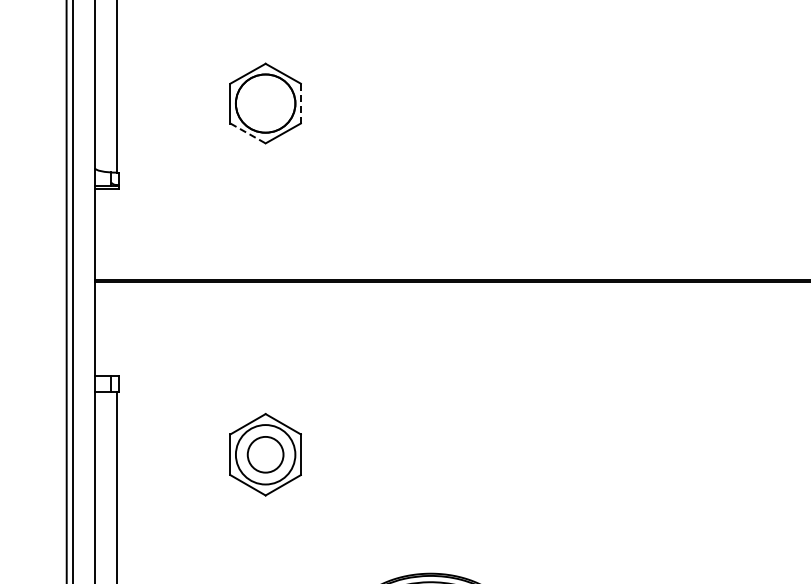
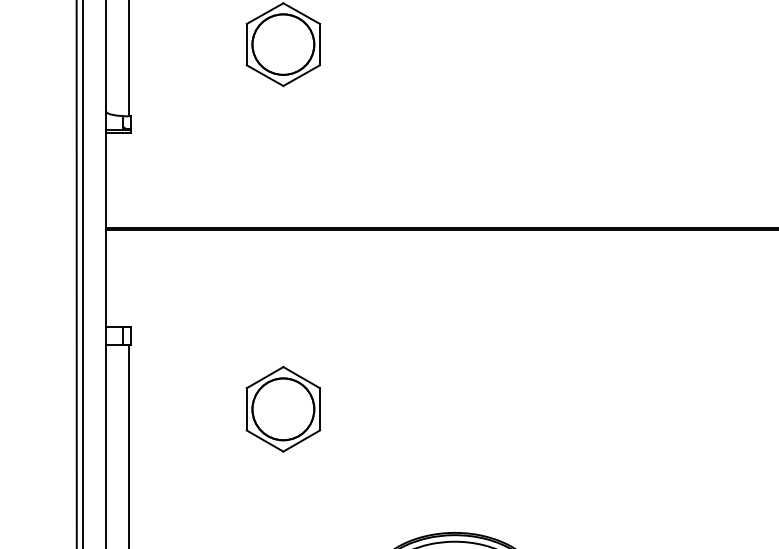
line: (300, 103) -> (319, 44), dashed -> solid
line: (248, 133) -> (265, 75), dashed -> solid
circle: (265, 454) -> (283, 409), size x1.67

